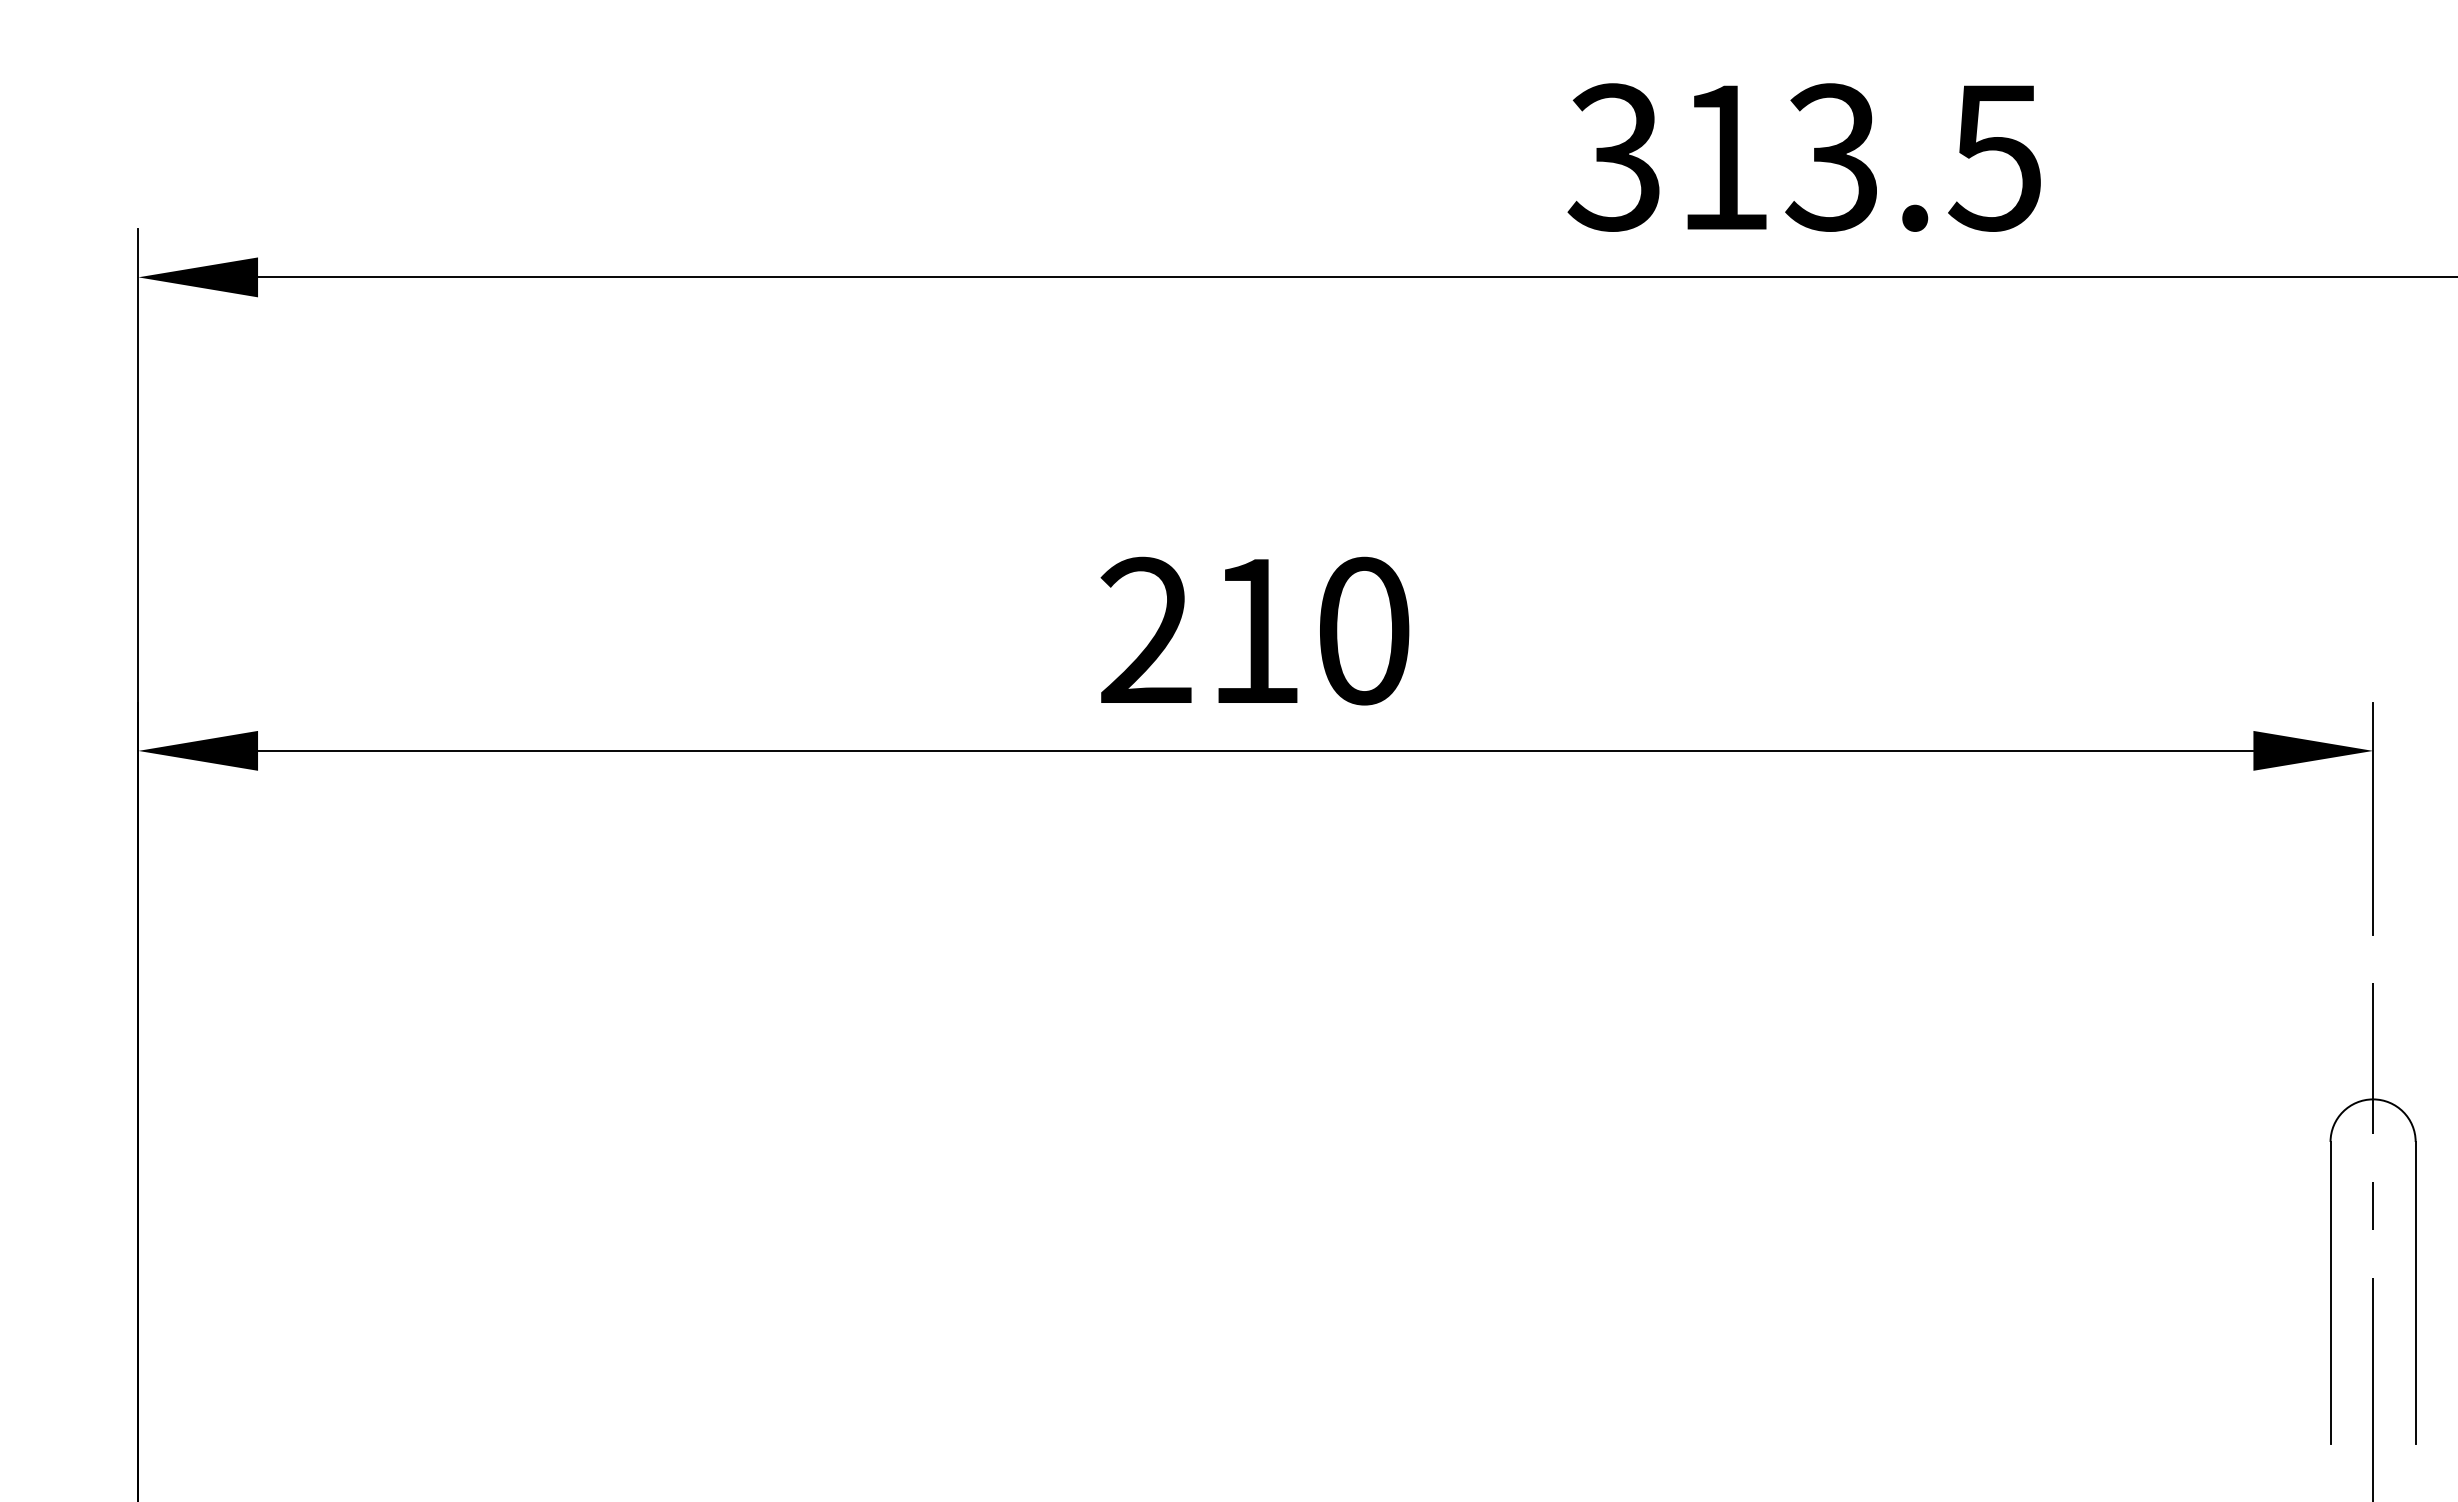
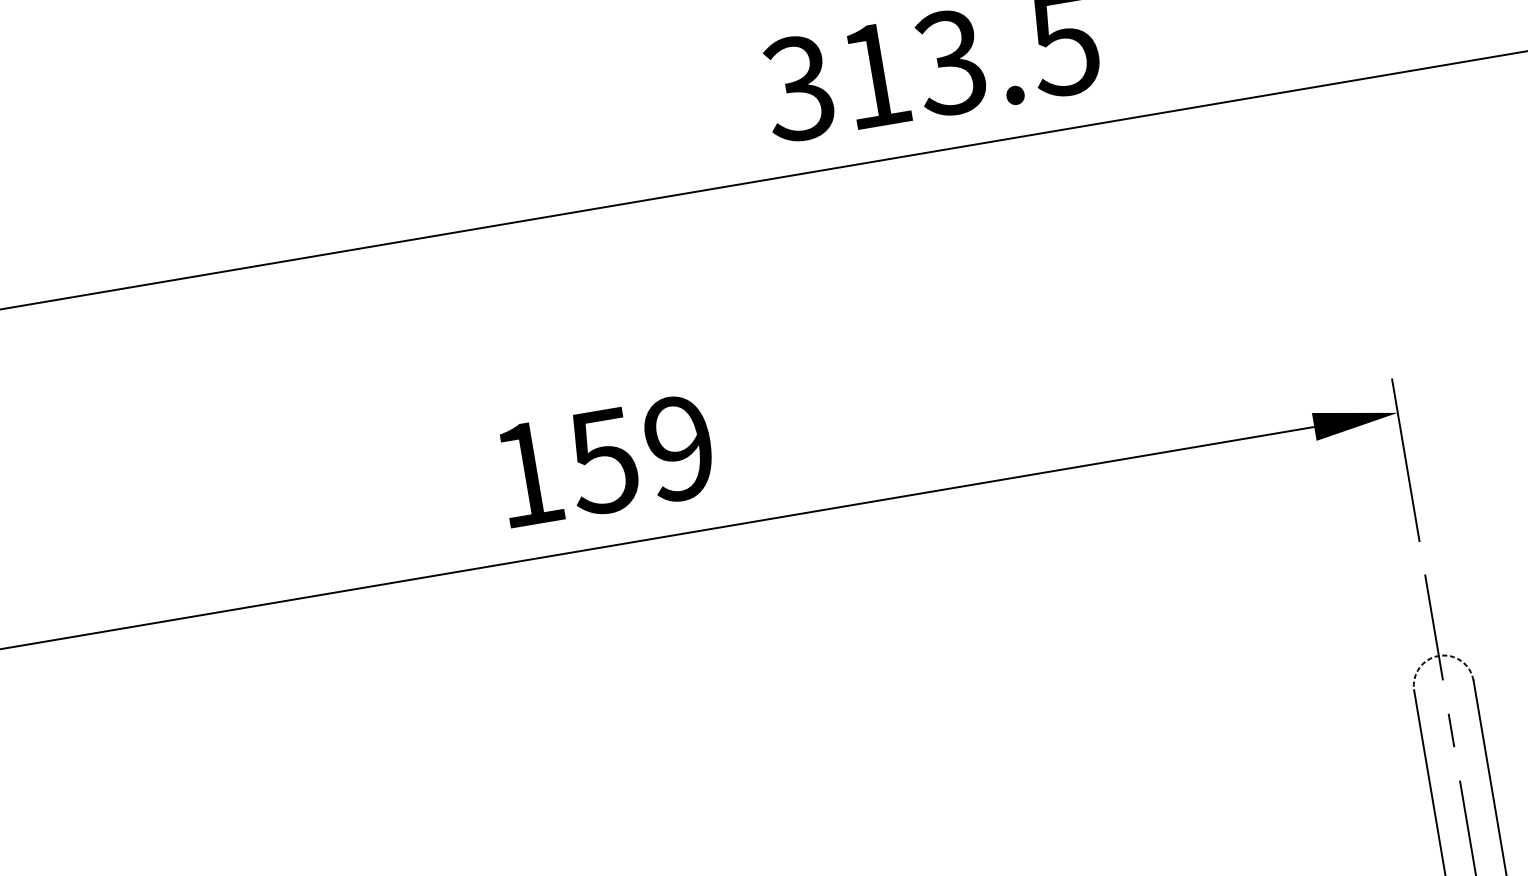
text: (1254, 630) -> (603, 460), 210 -> 159
arc: (2373, 1099) -> (1439, 655), solid -> dashed

